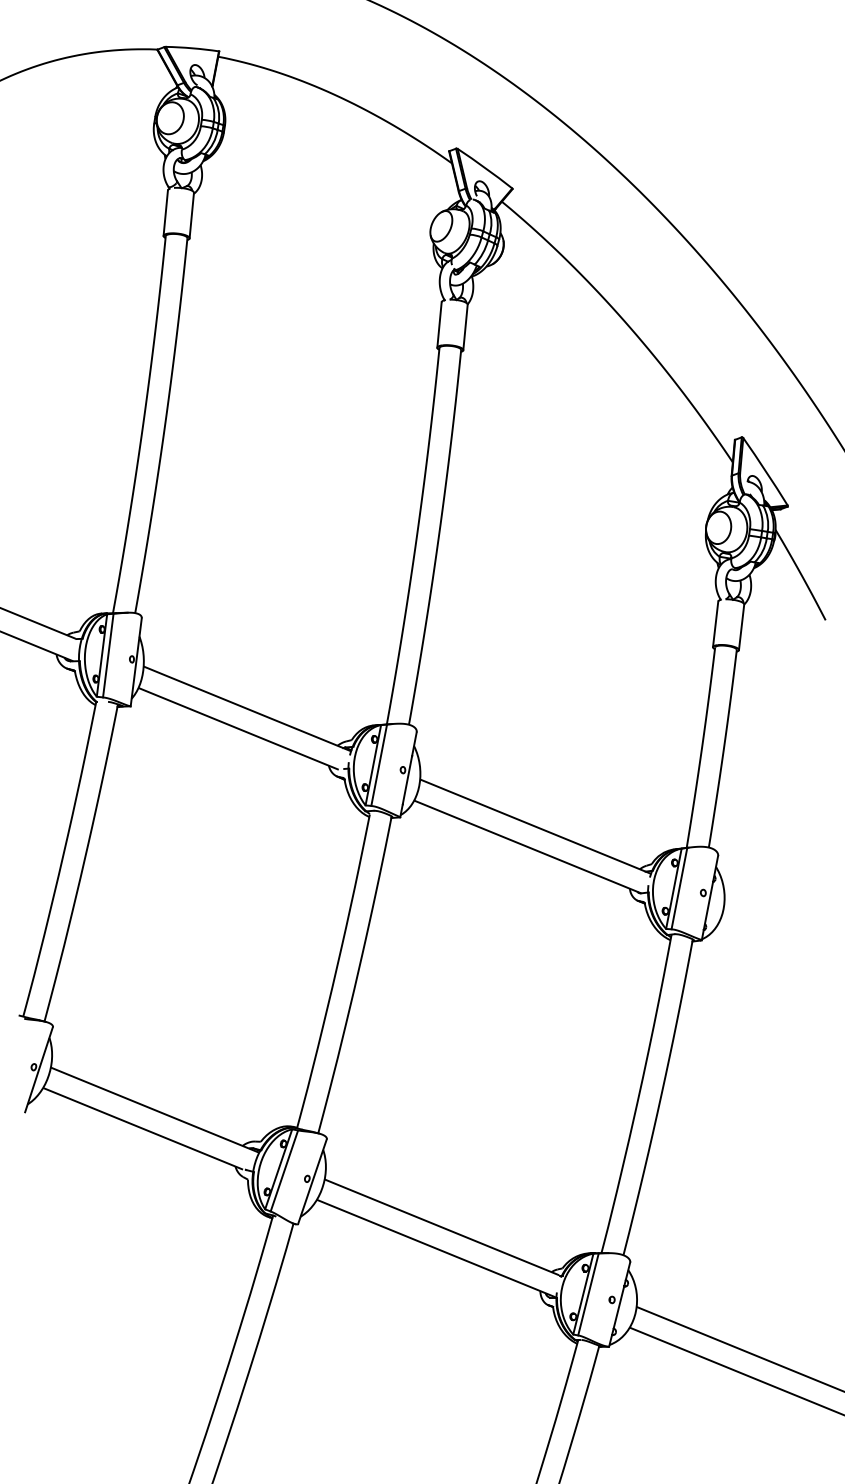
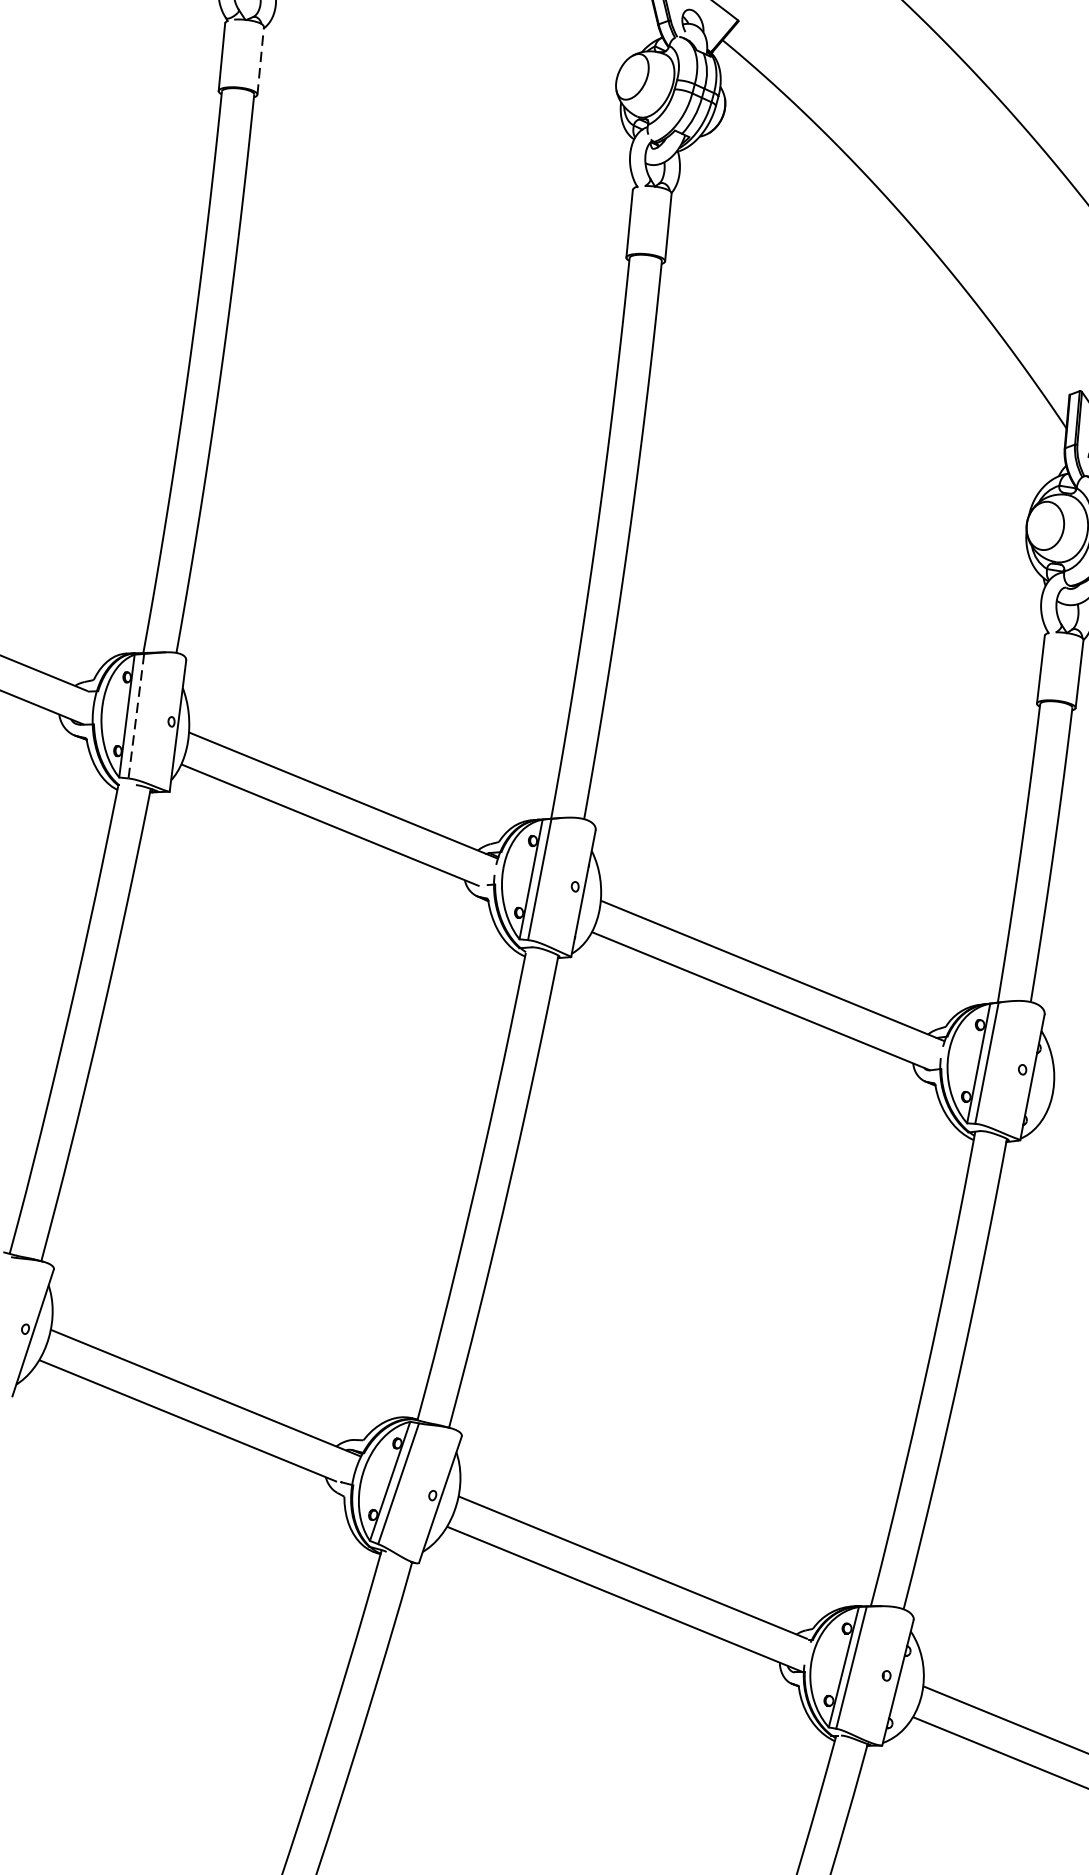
line: (191, 215) -> (260, 60), solid -> dashed
line: (108, 656) -> (136, 717), solid -> dashed

